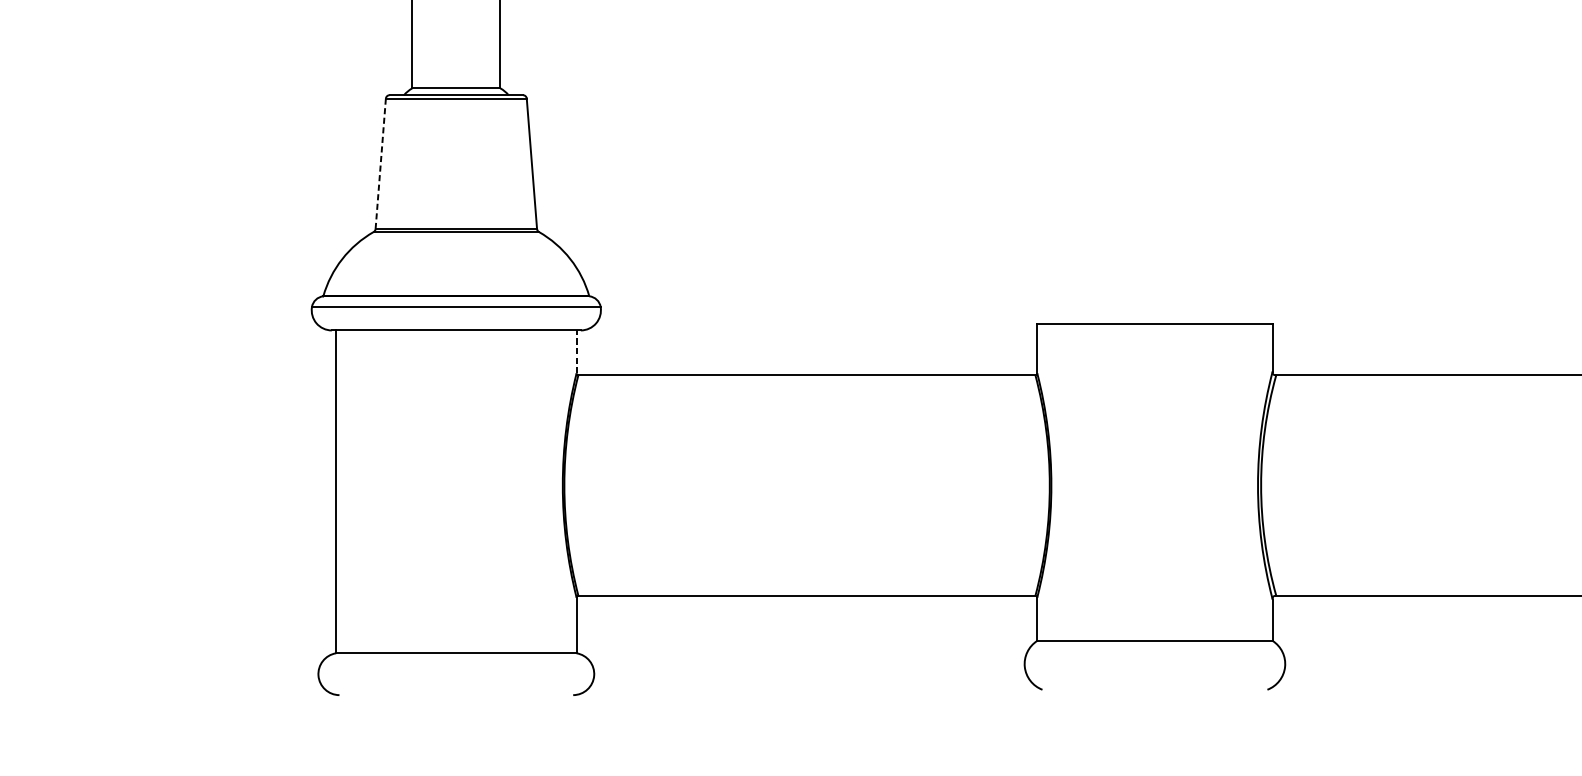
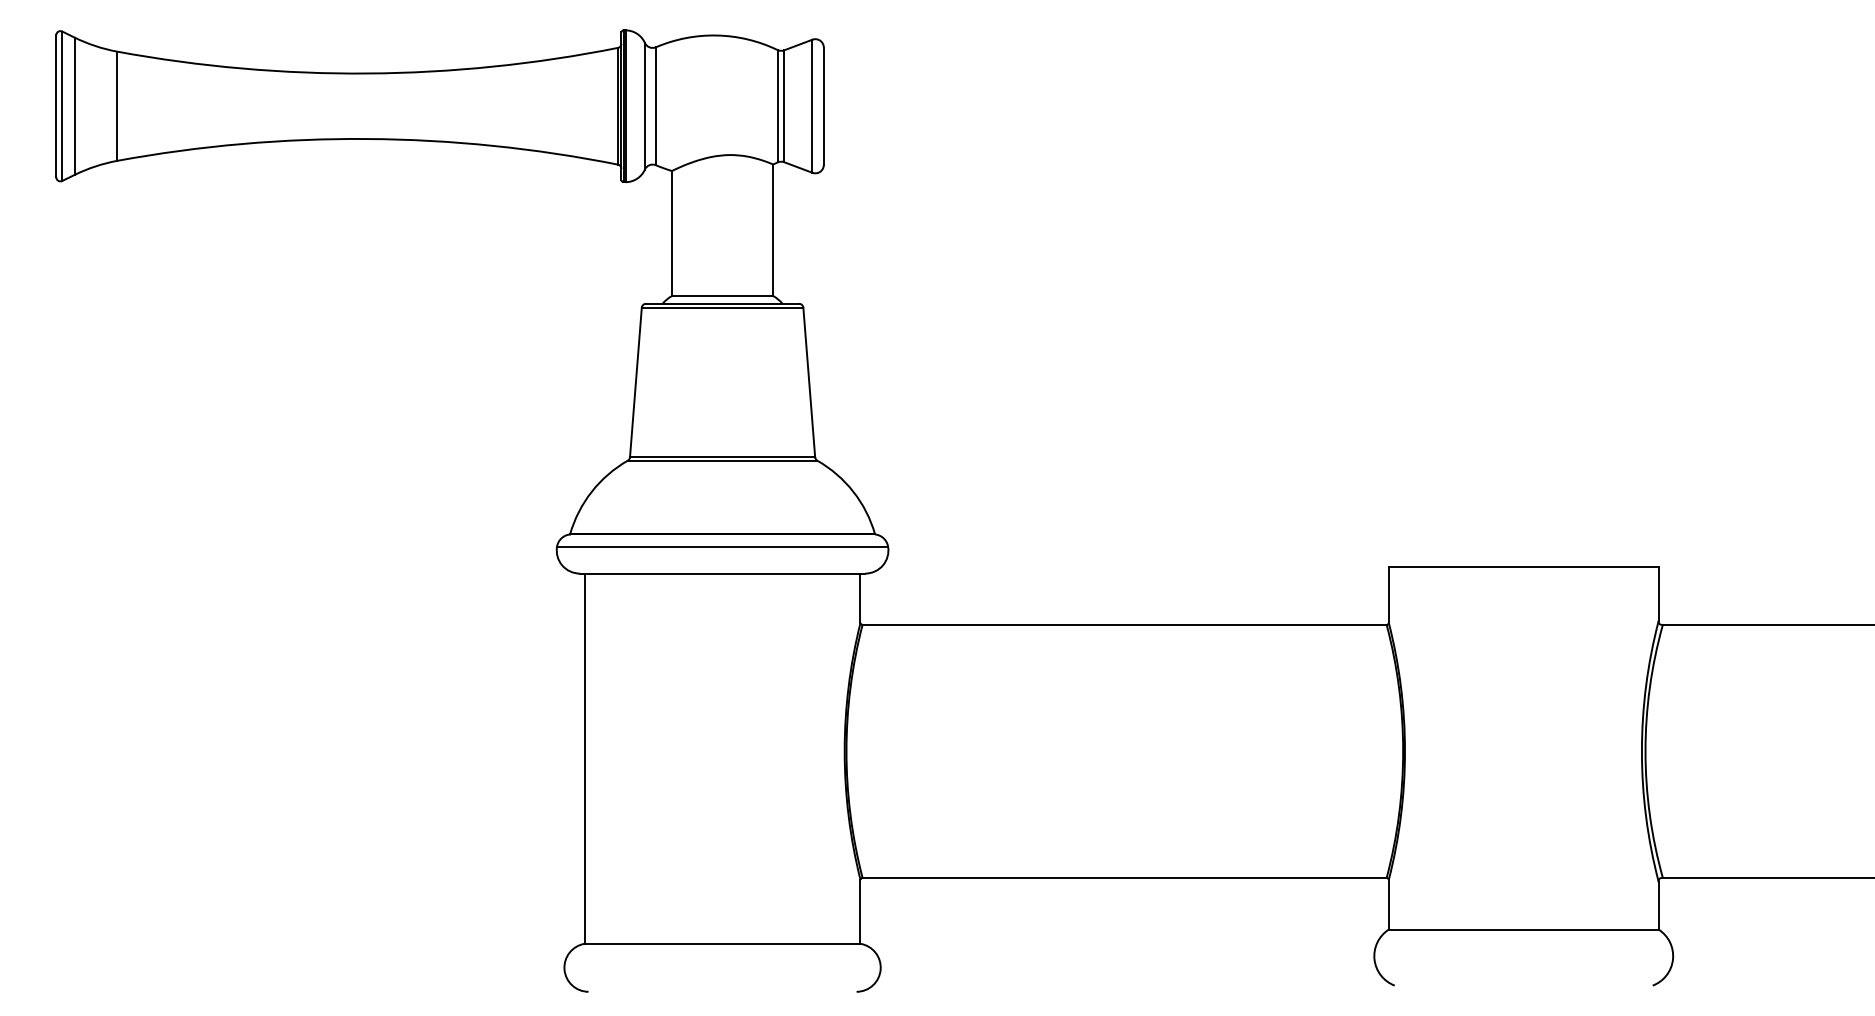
line: (380, 164) -> (635, 383), dashed -> solid
line: (576, 352) -> (860, 598), dashed -> solid

